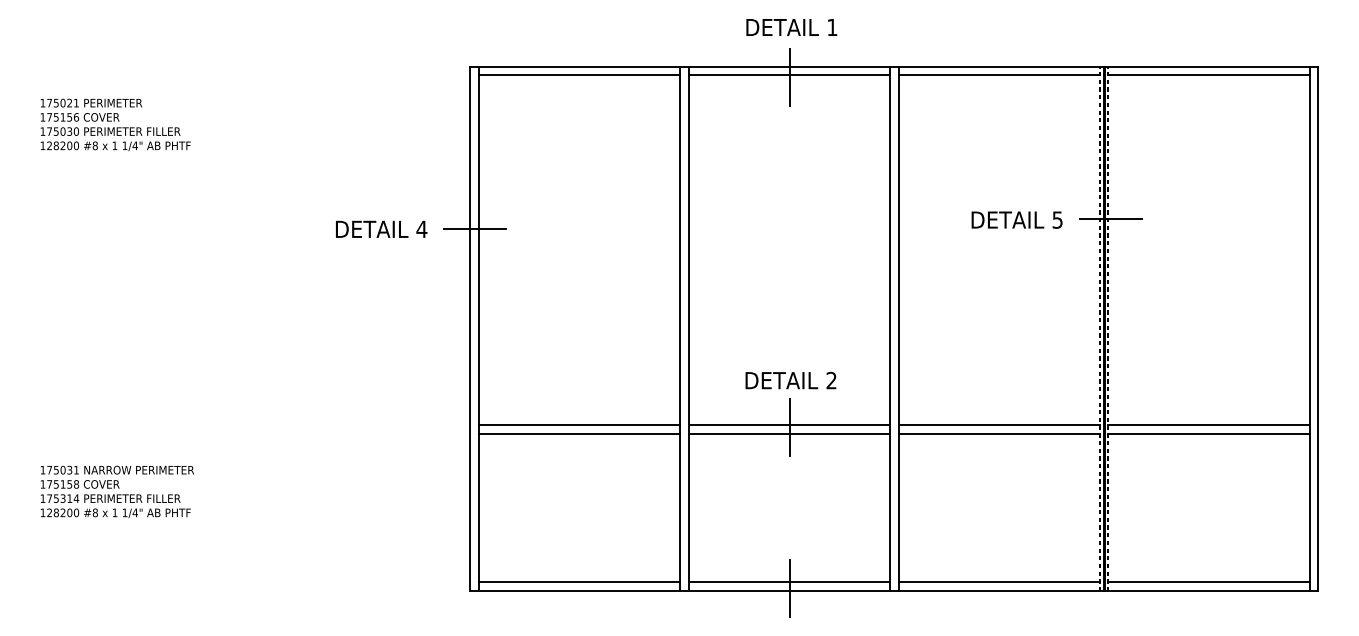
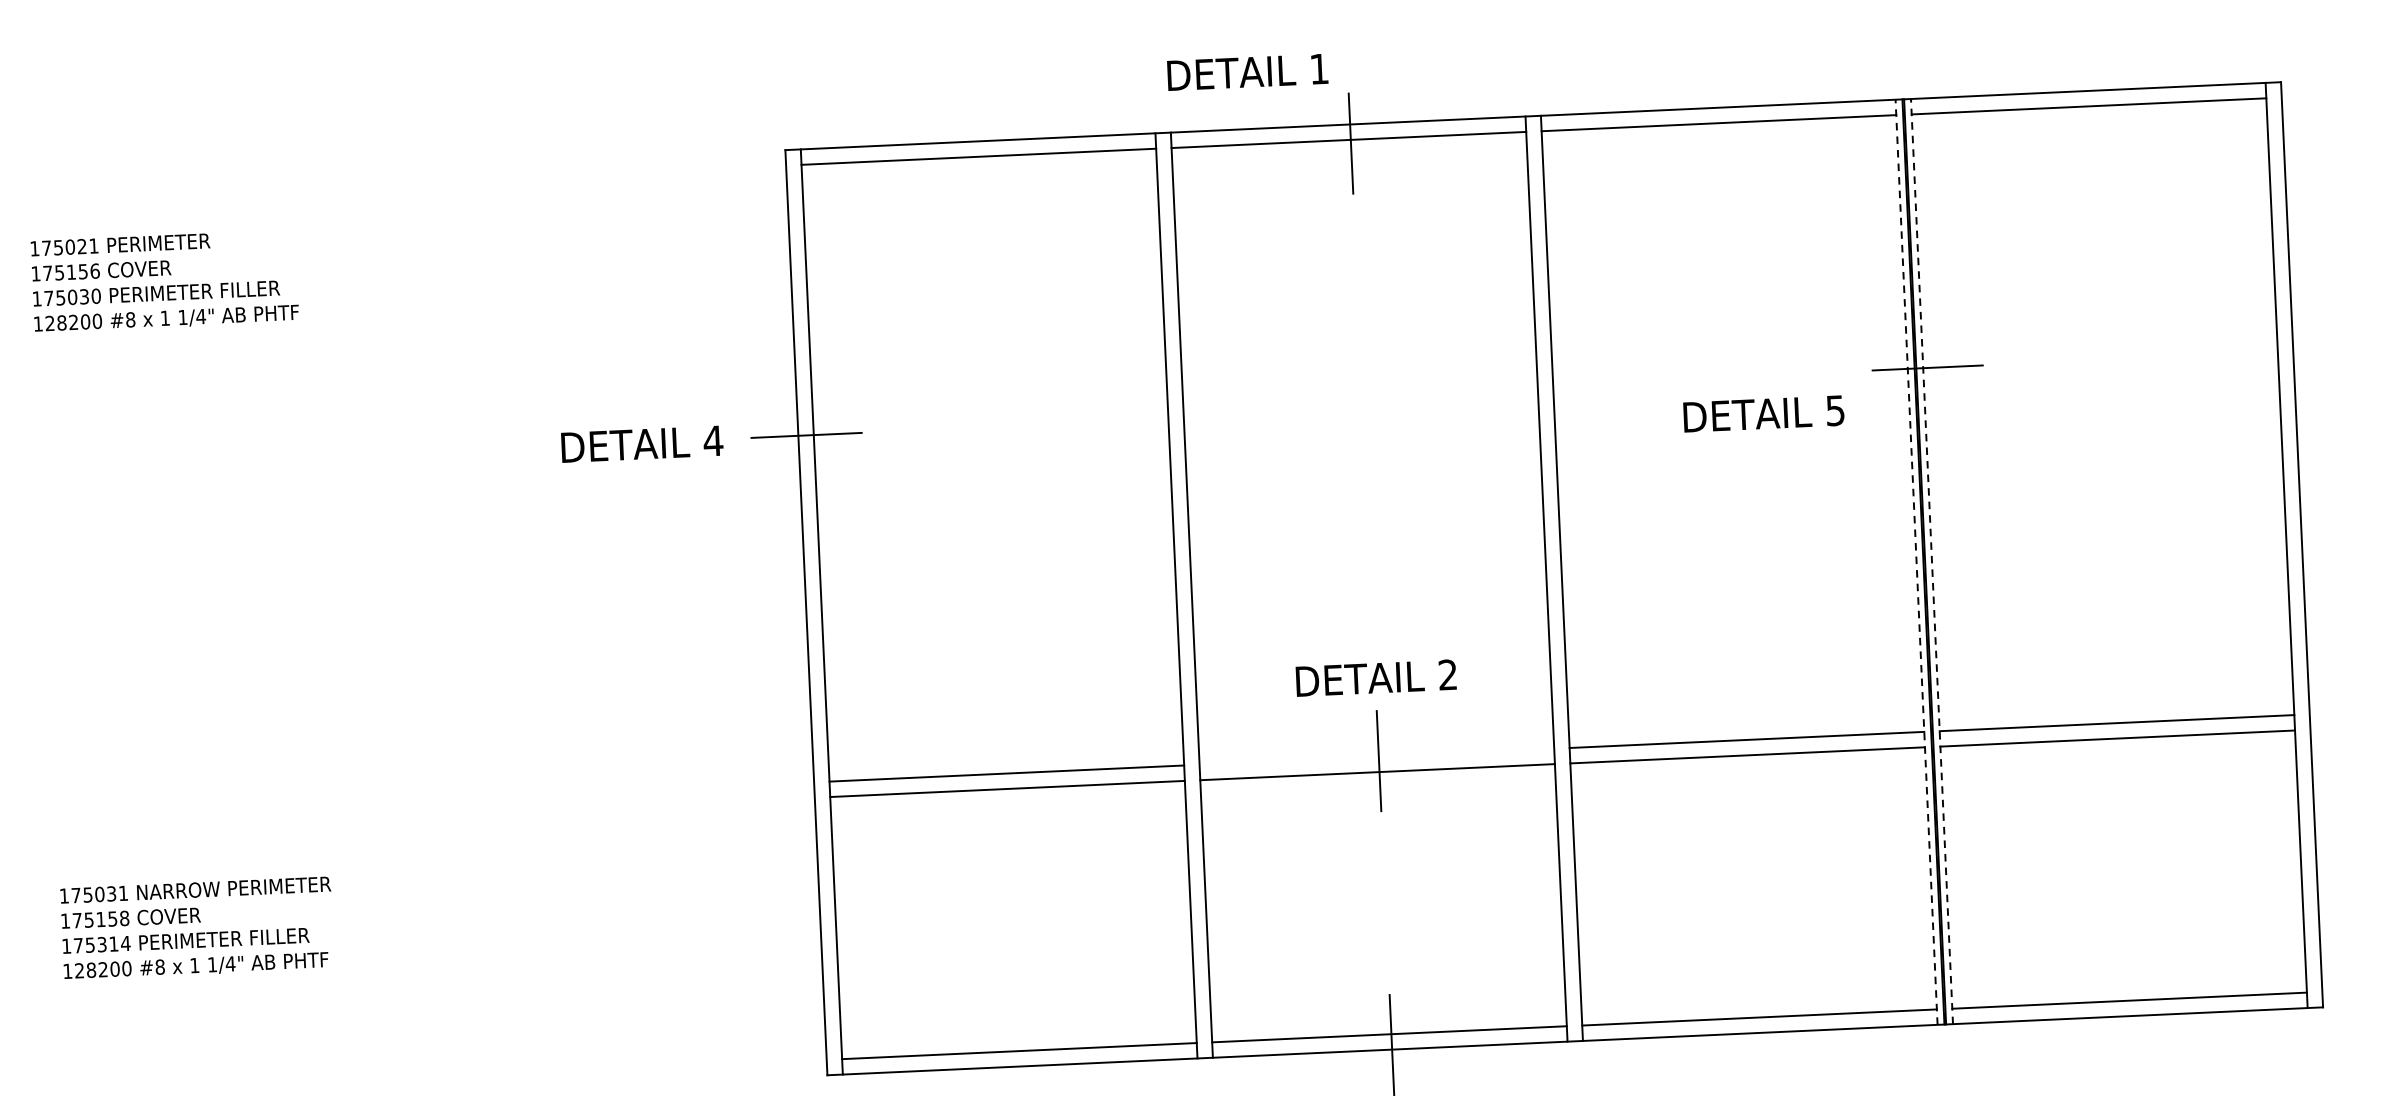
text: (791, 27) -> (1247, 72), moved
text: (1016, 219) -> (1762, 413), moved
line: (788, 425) -> (1375, 757), removed

